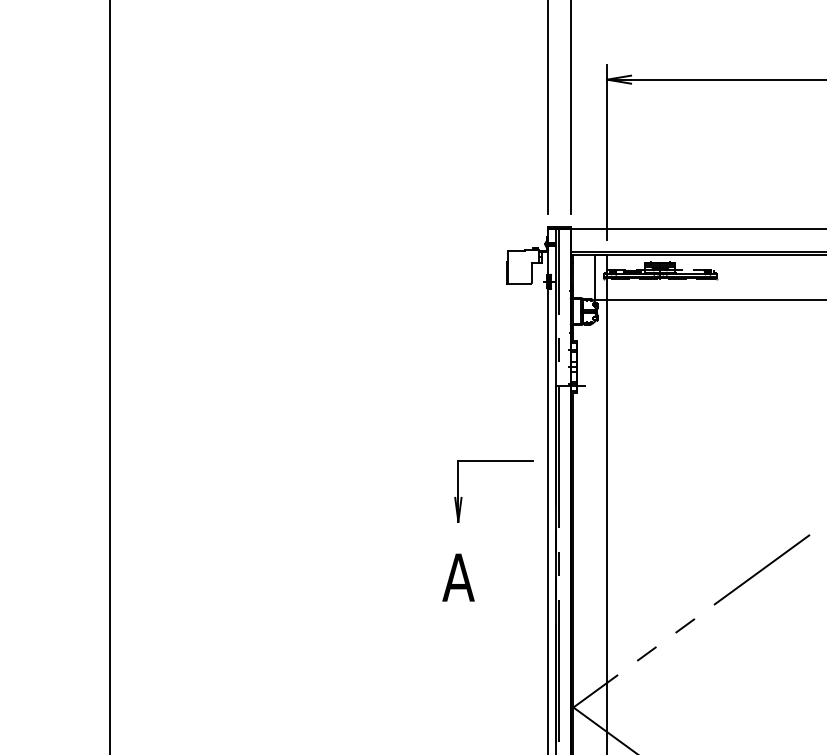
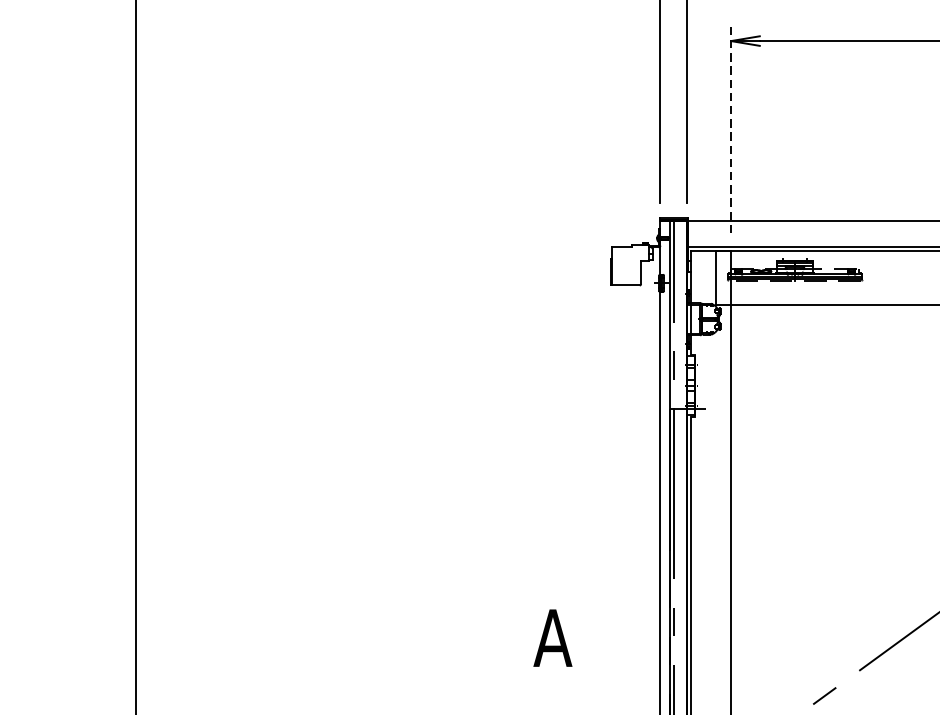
line: (607, 152) -> (731, 128), solid -> dashed
part: (493, 461) -> (594, 498), removed

